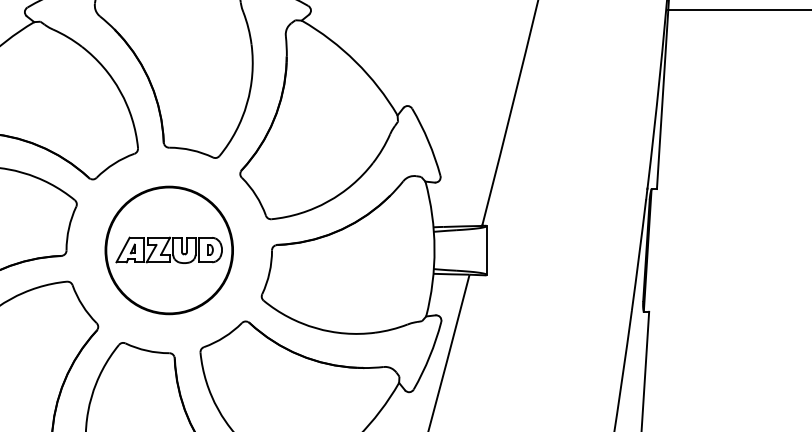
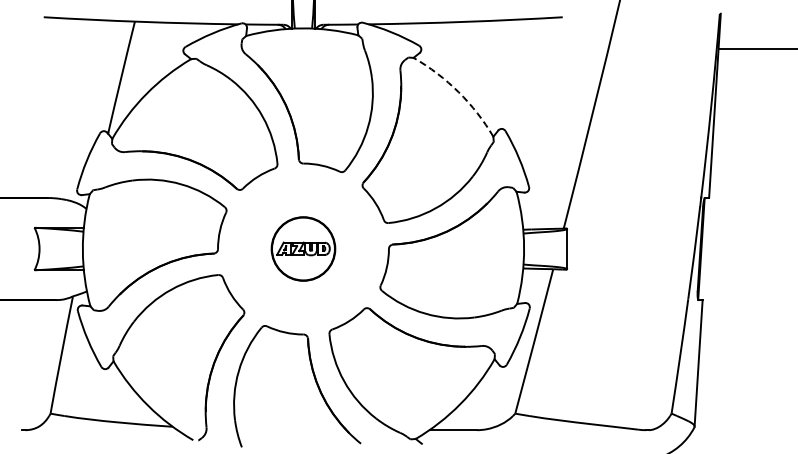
arc: (355, 62) -> (458, 92), solid -> dashed
part: (169, 249) -> (303, 248), size x0.6

